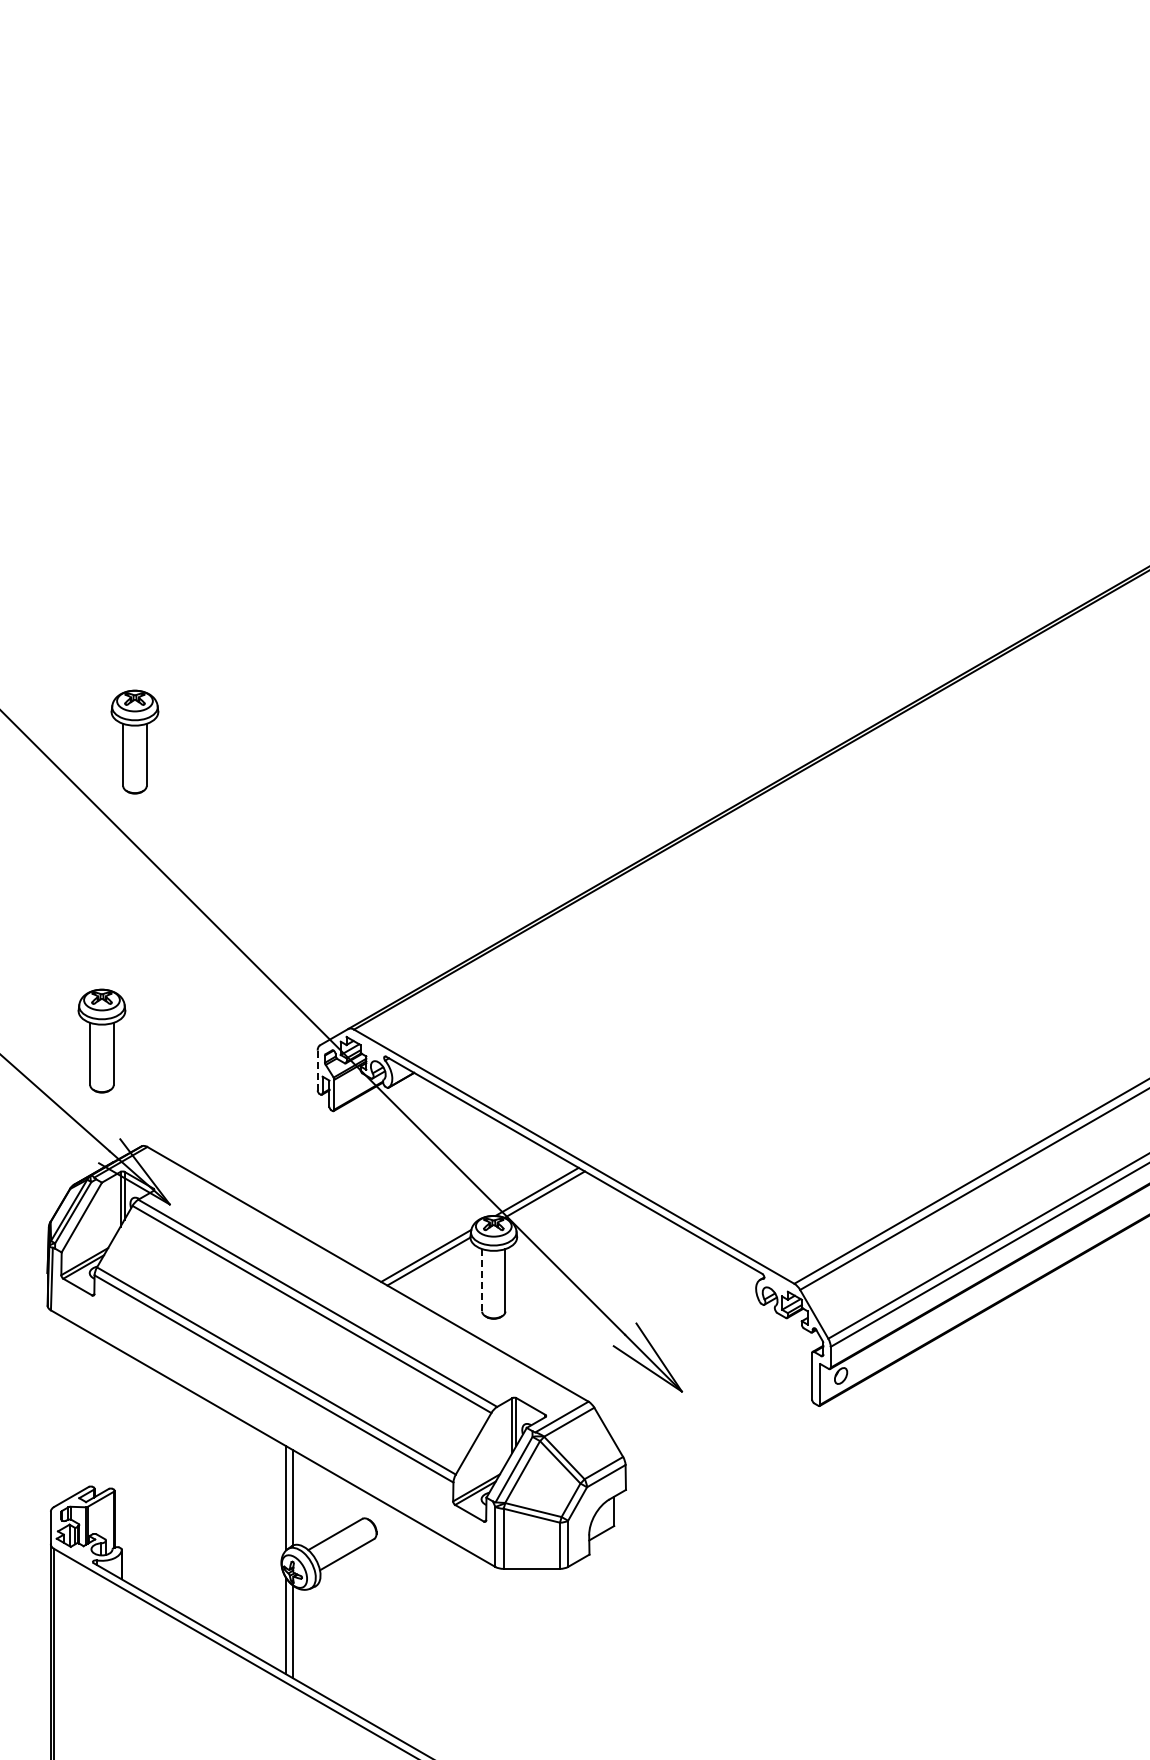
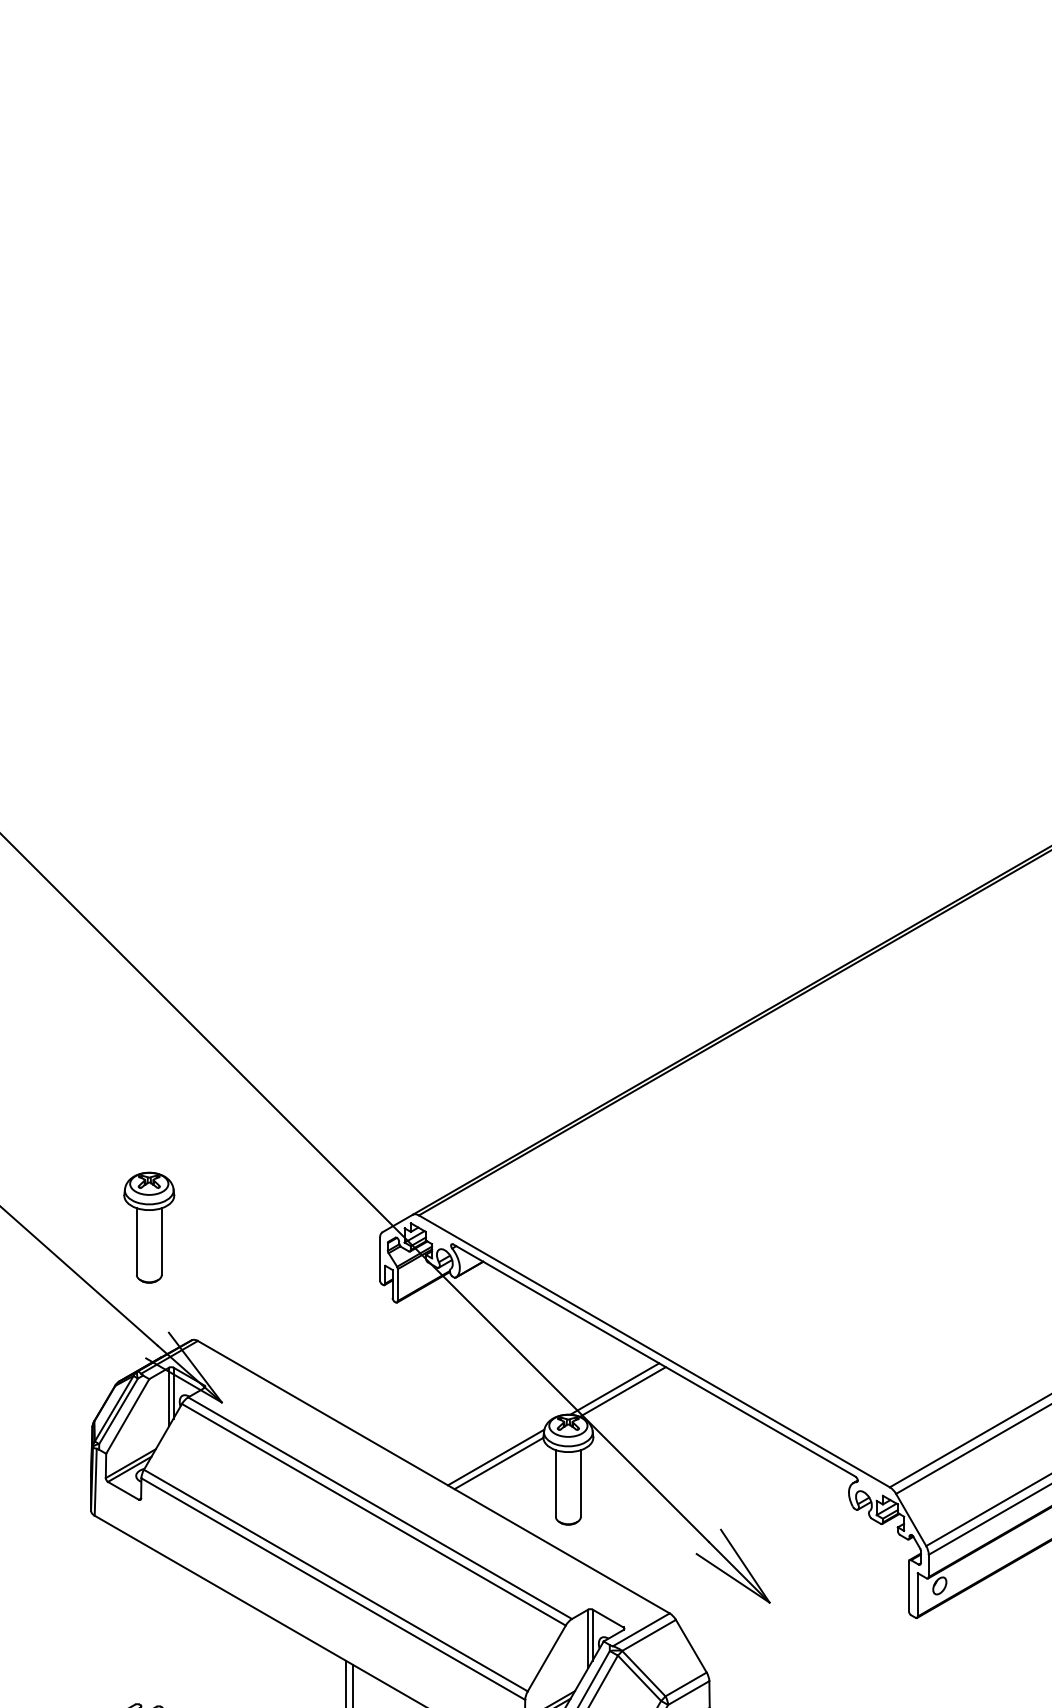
part: (134, 741) -> (184, 907), removed
line: (317, 1070) -> (379, 1259), dashed -> solid
line: (482, 1280) -> (556, 1483), dashed -> solid

